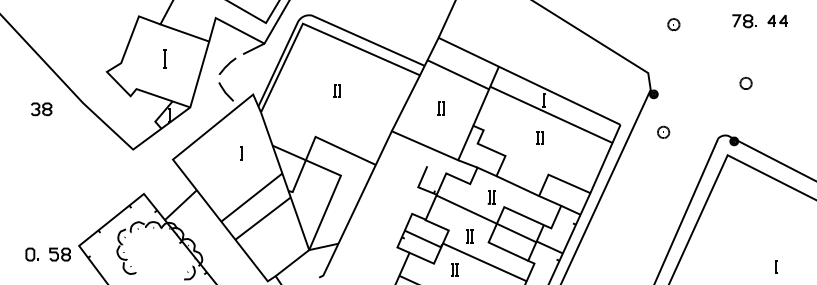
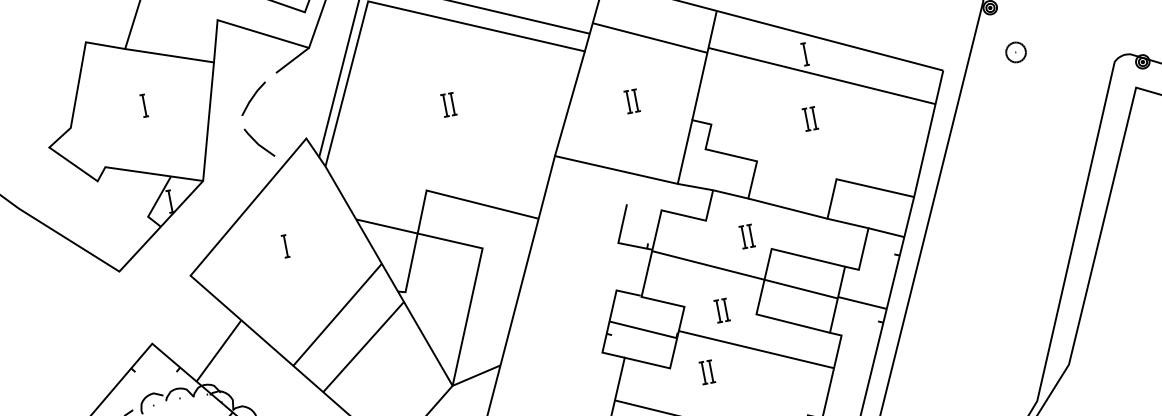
part: (164, 58) -> (143, 105), size x0.71
part: (663, 131) -> (1015, 50), moved
line: (241, 153) -> (285, 246), moved

